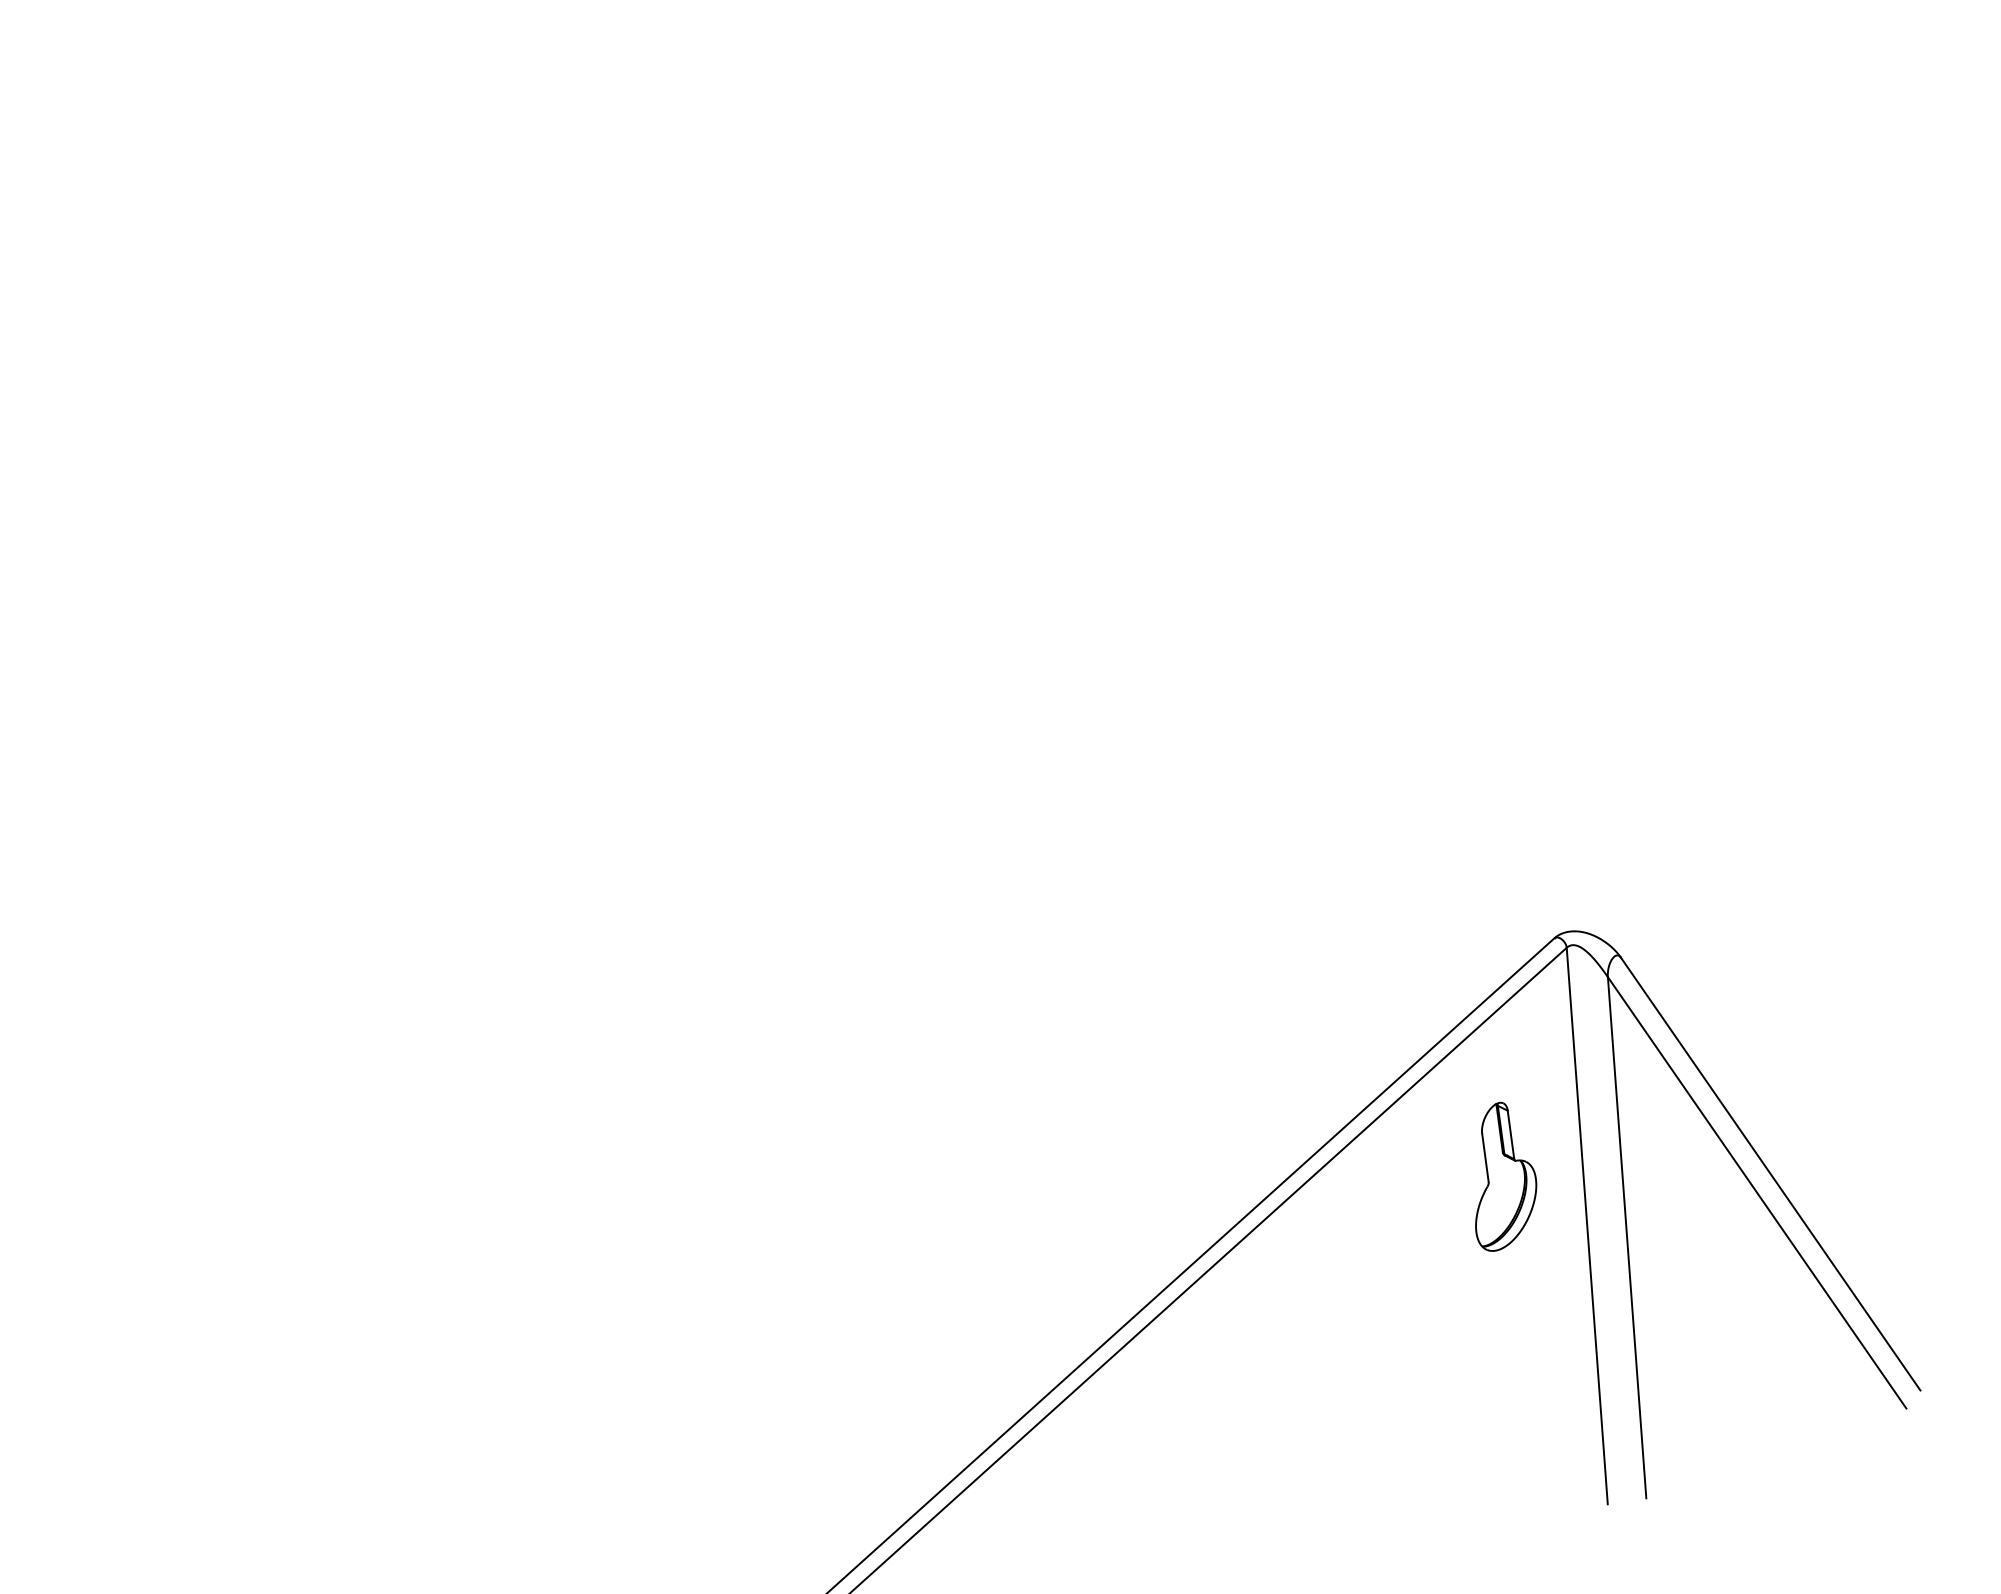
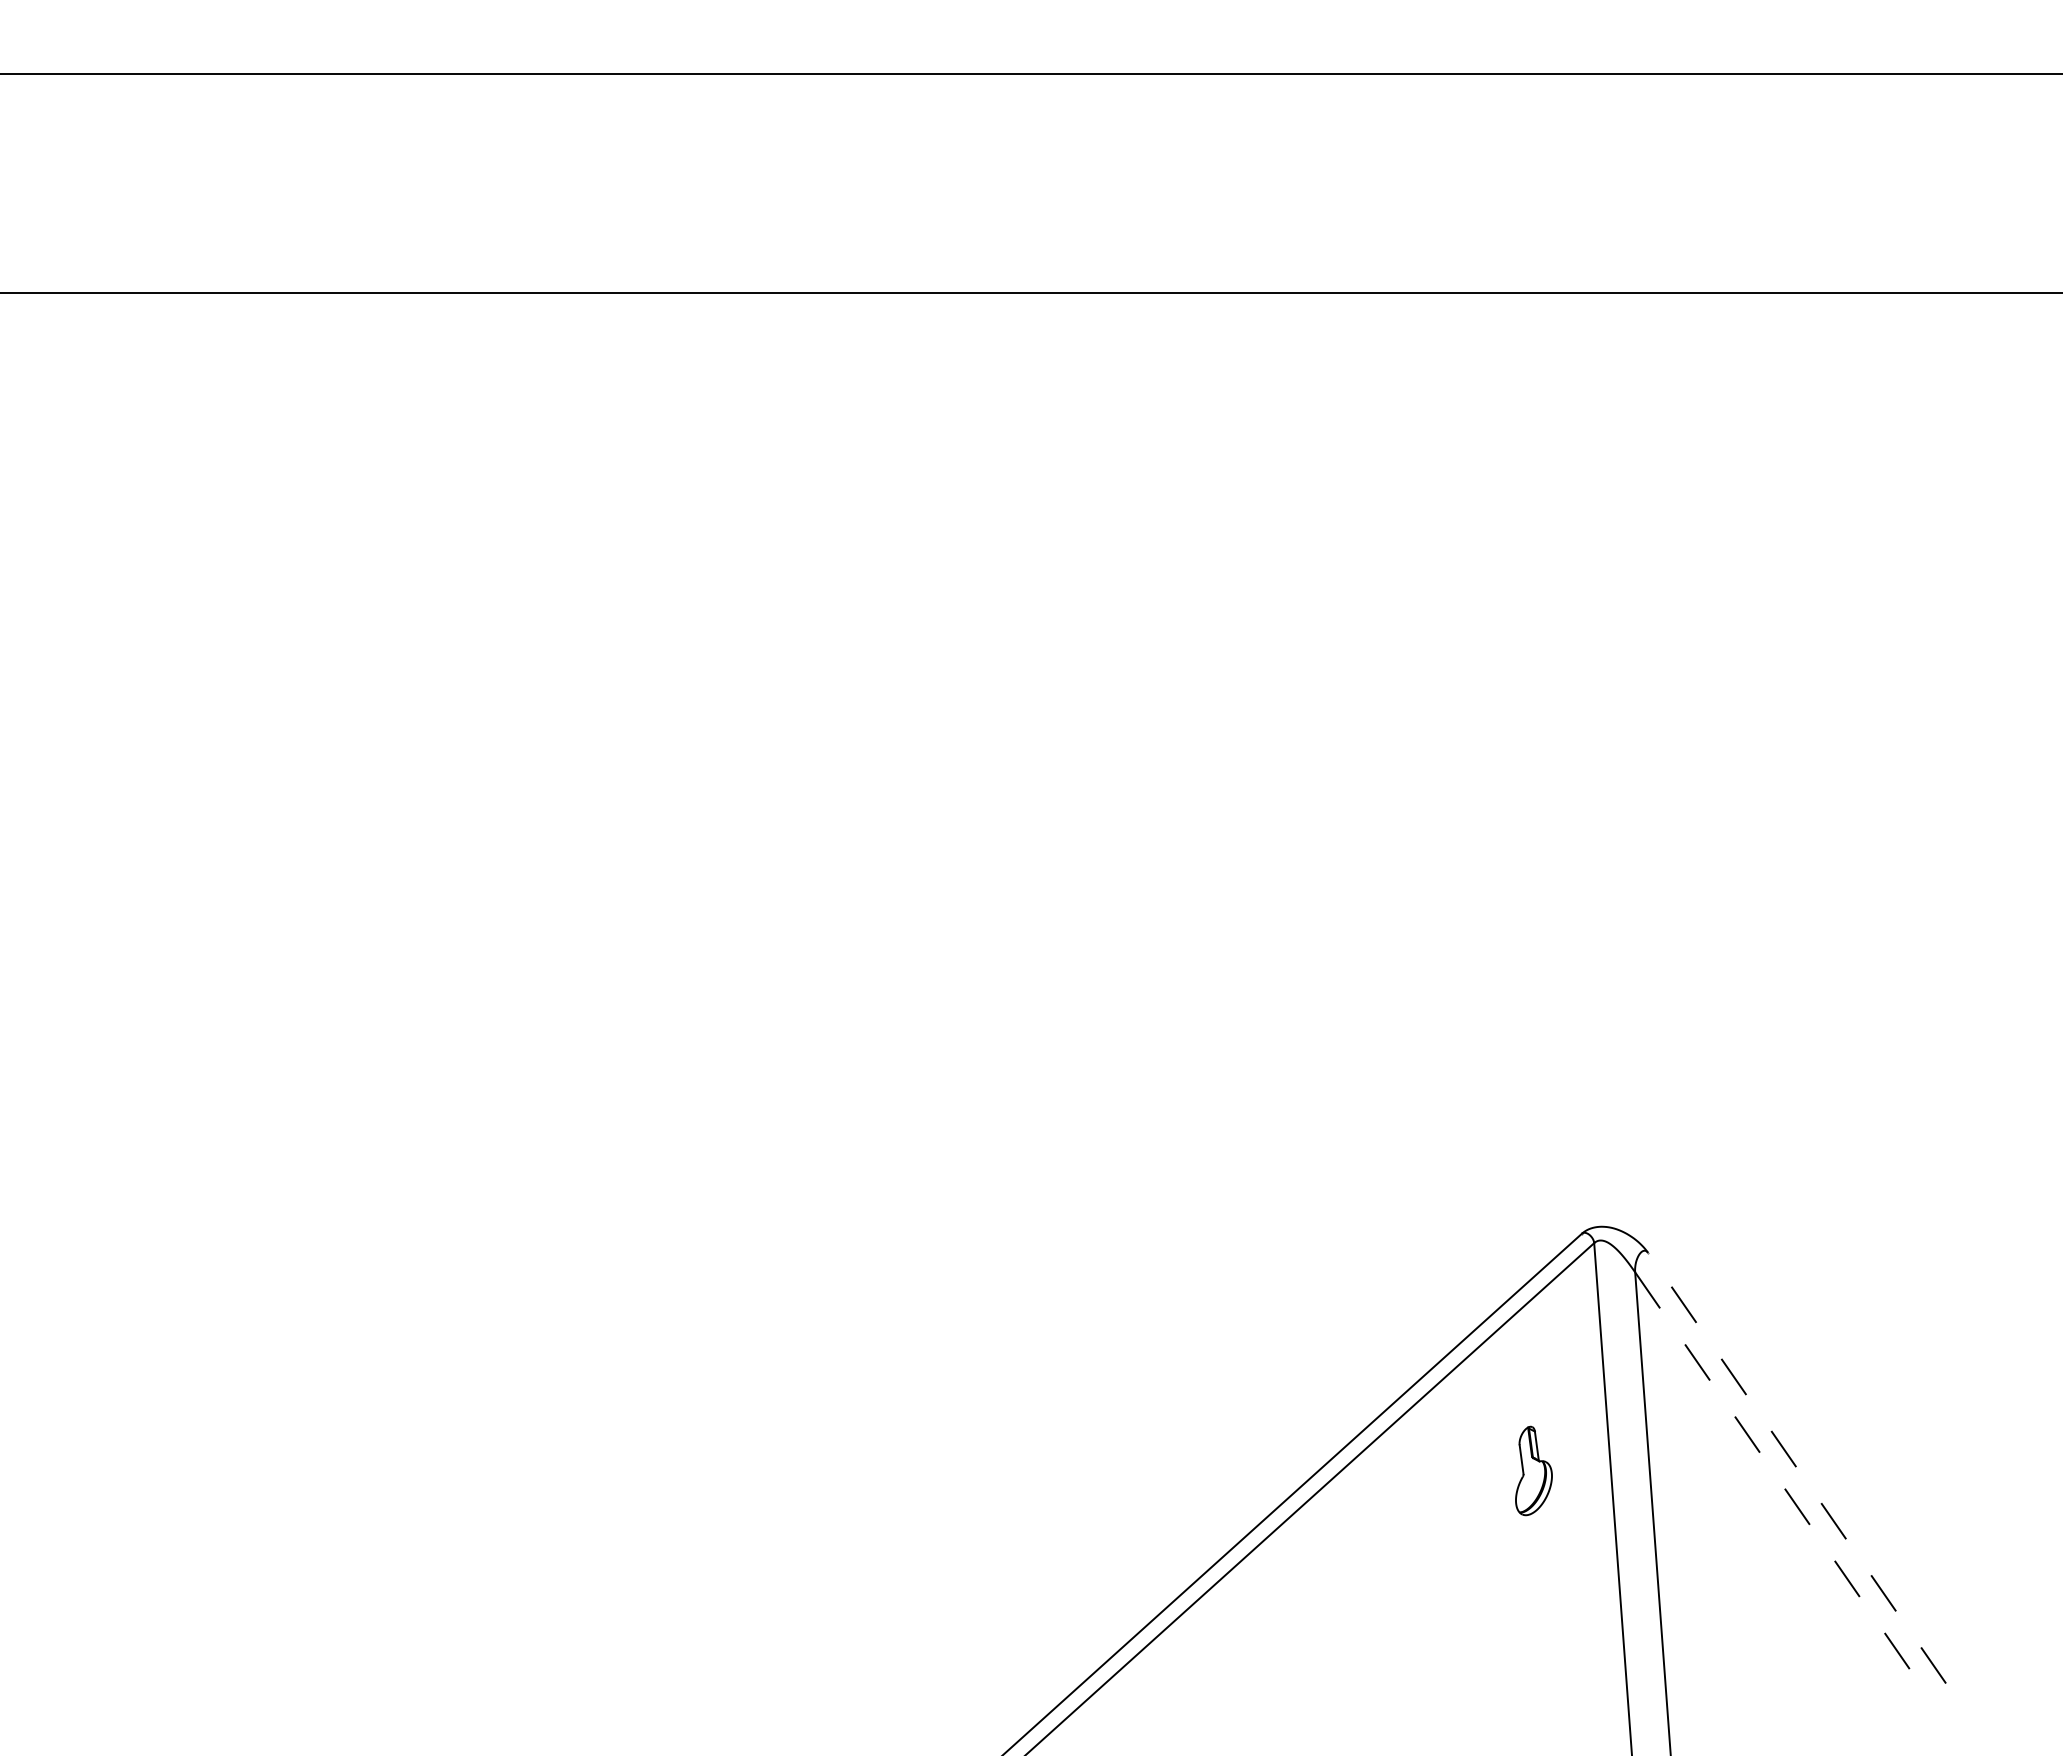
line: (1771, 1174) -> (1797, 1468), solid -> dashed
part: (1505, 1176) -> (1533, 1470), size x0.6
line: (1757, 1192) -> (1783, 1486), solid -> dashed

